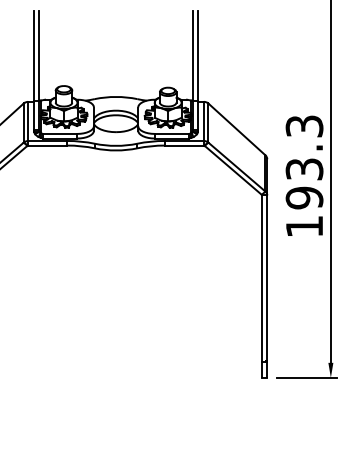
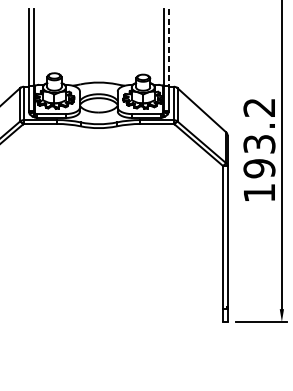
line: (197, 56) -> (168, 48), solid -> dashed
text: (304, 126) -> (259, 107), 193.3 -> 193.2

